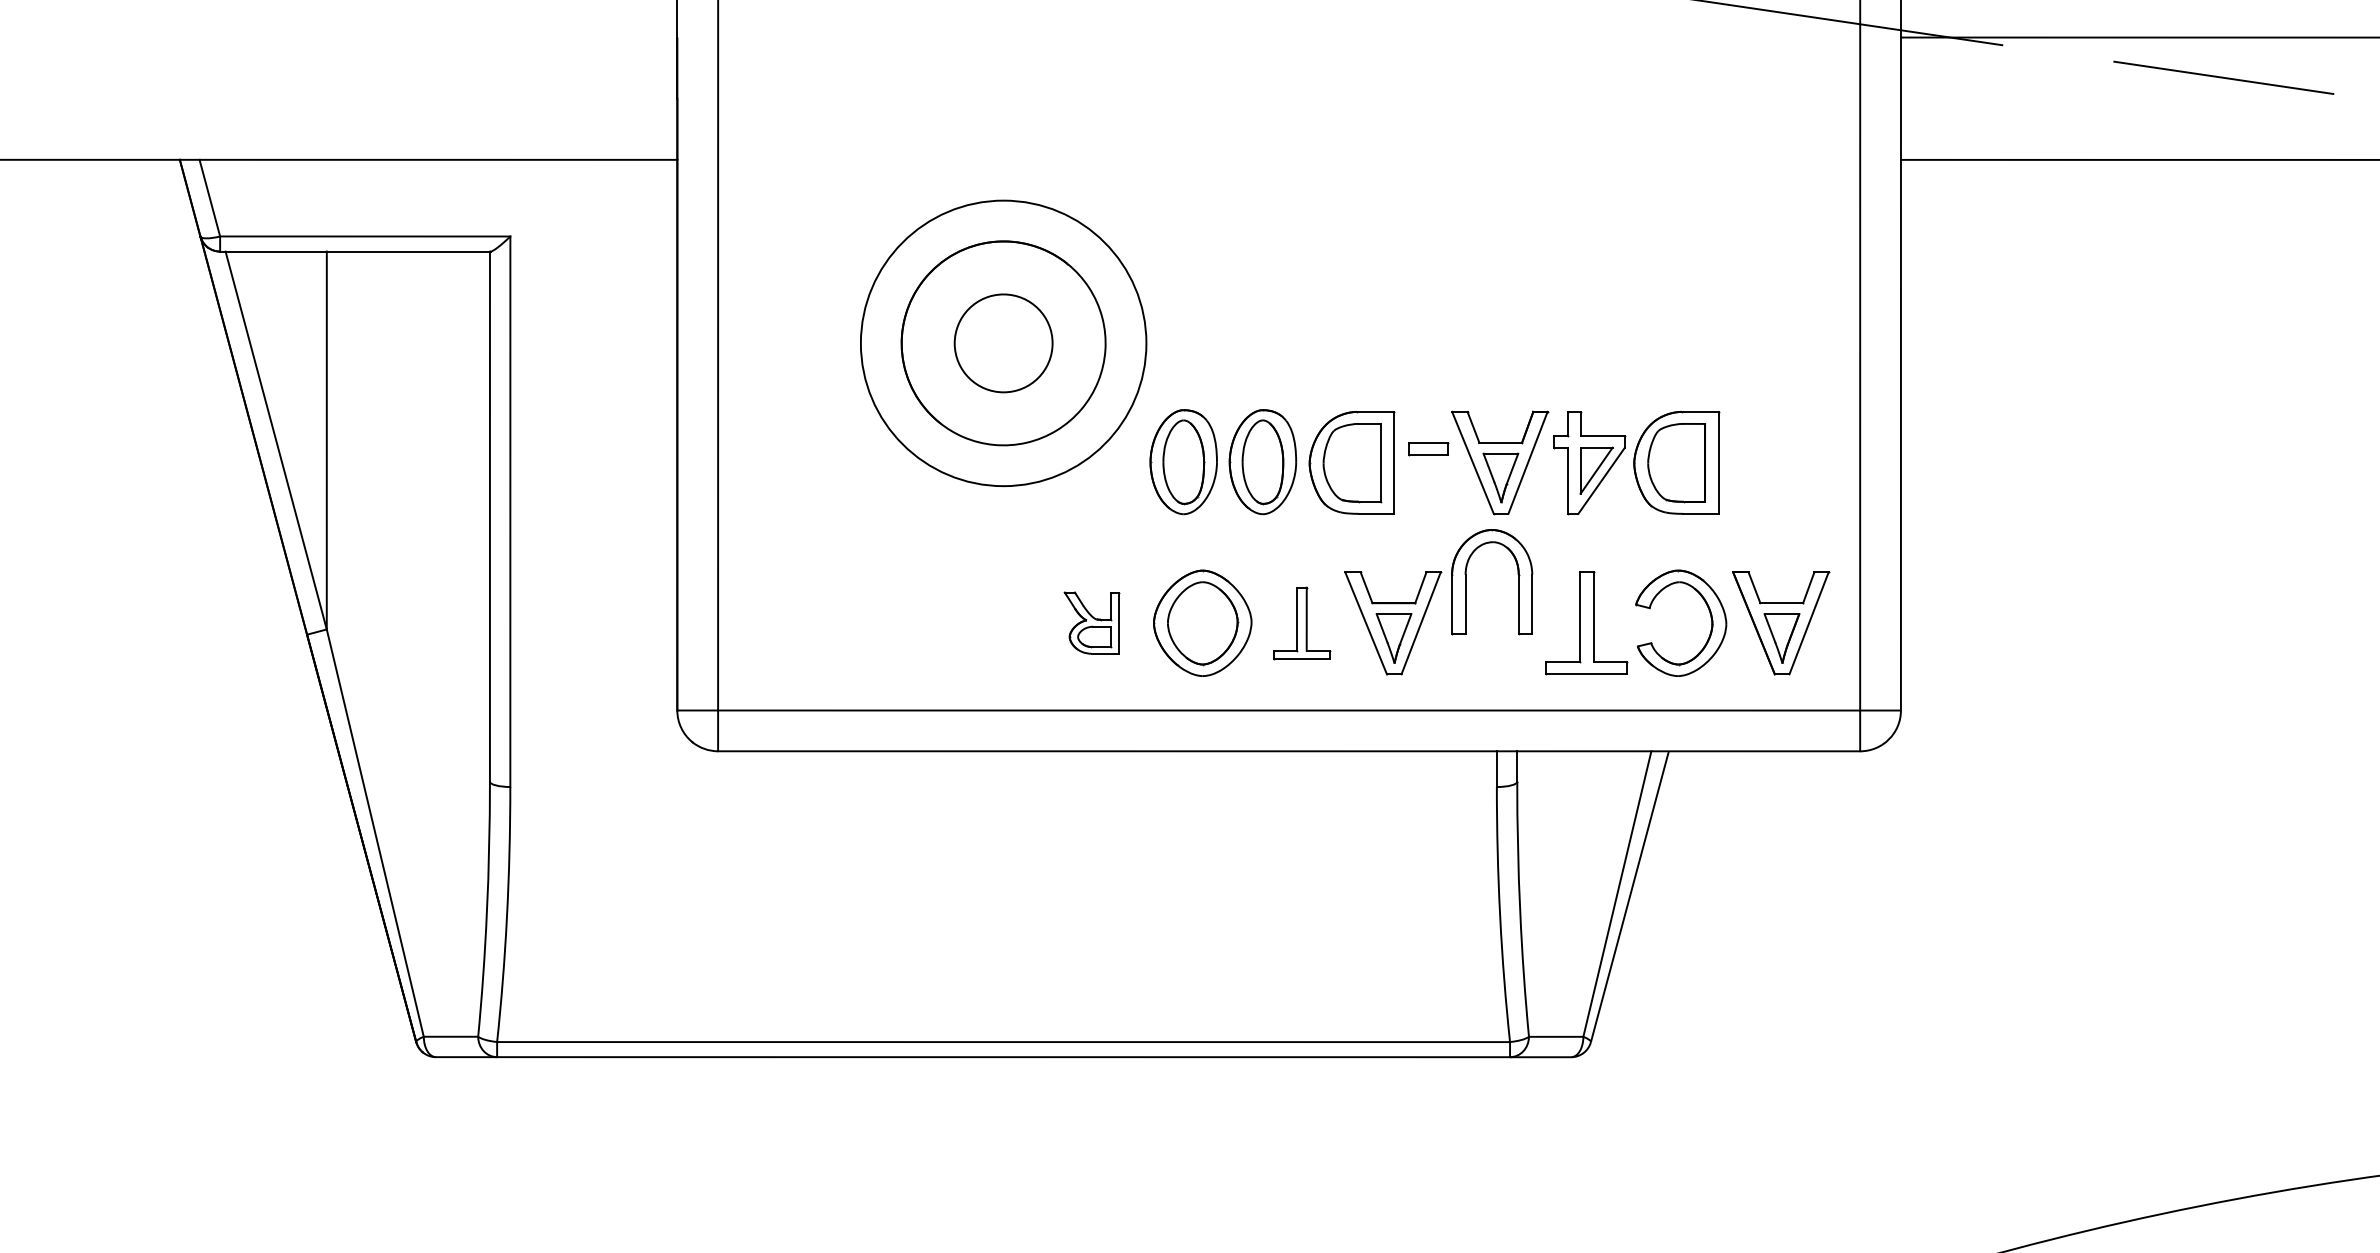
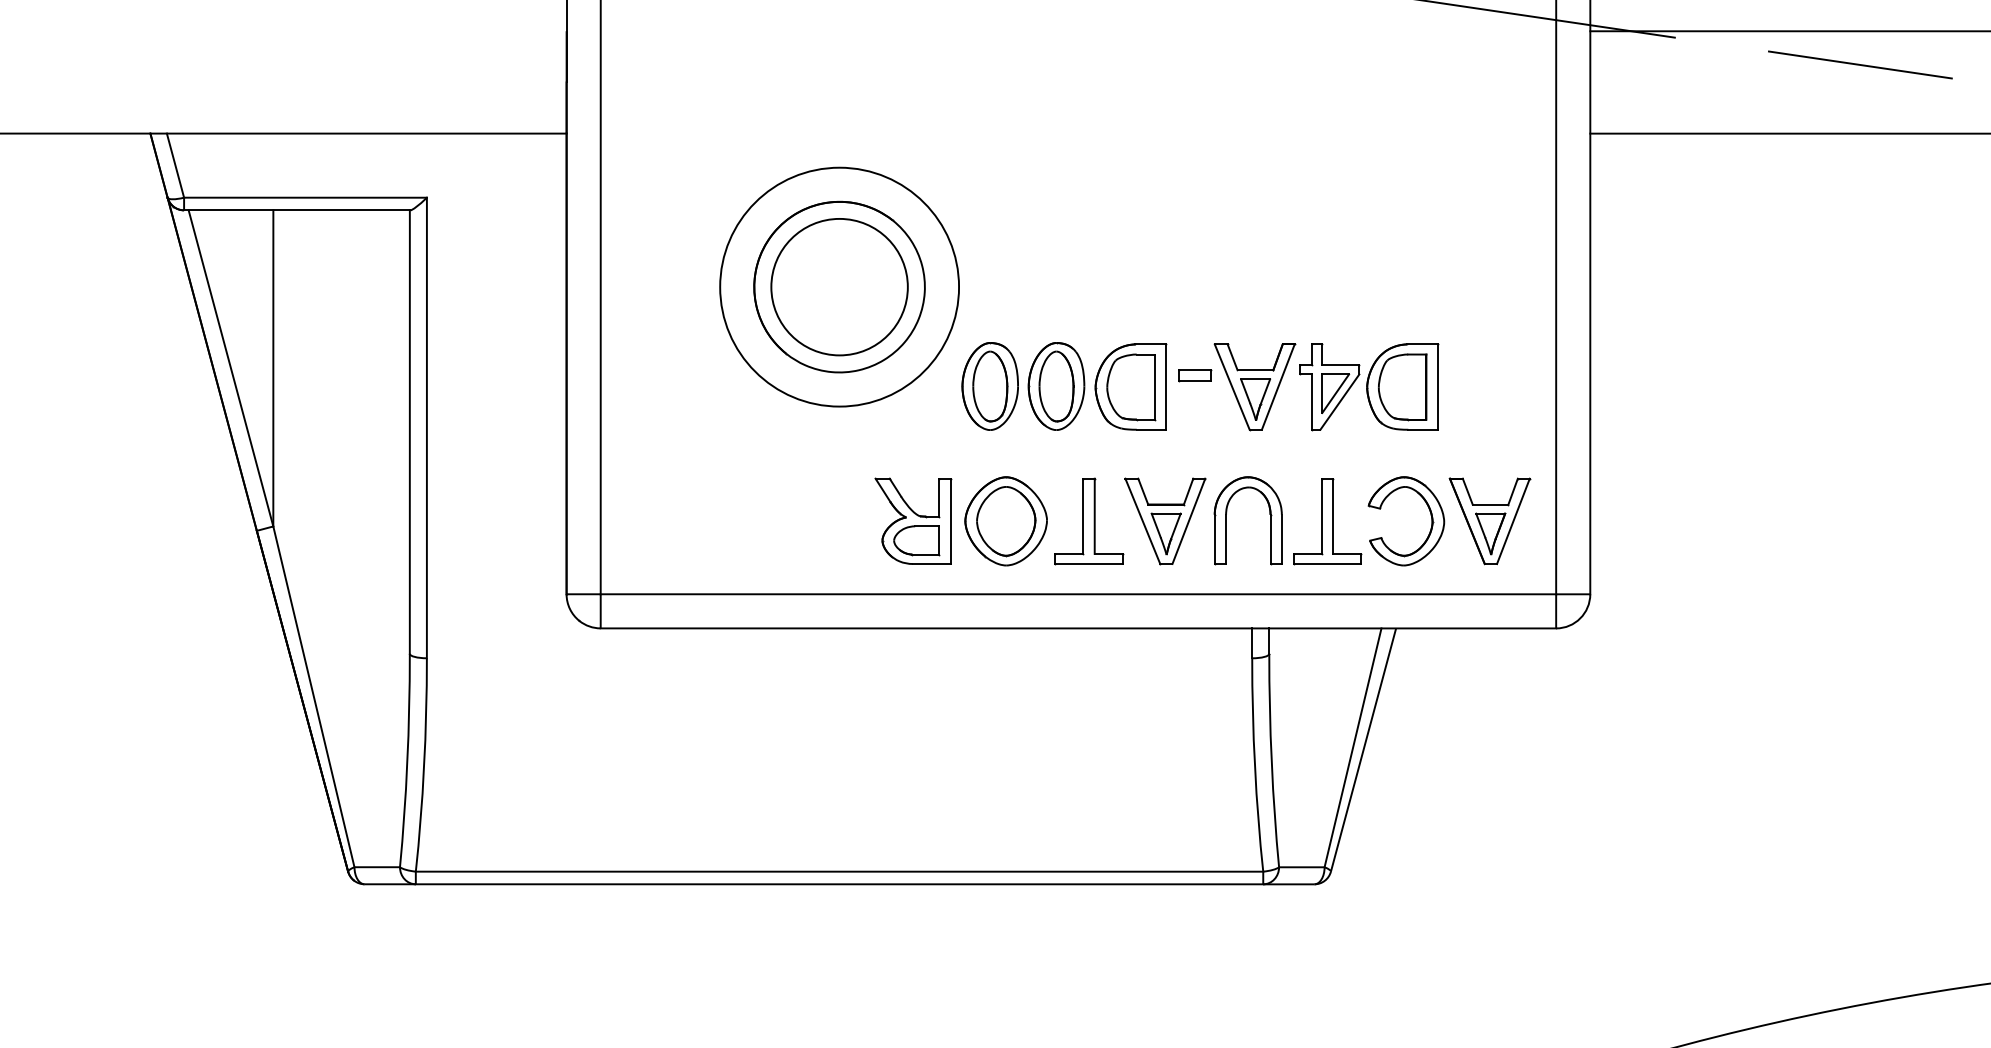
circle: (1003, 342) -> (839, 286), size x1.67
part: (1466, 581) -> (1226, 520), moved
part: (1091, 622) -> (913, 520), size x1.67
part: (1302, 623) -> (1089, 521), size x1.43

